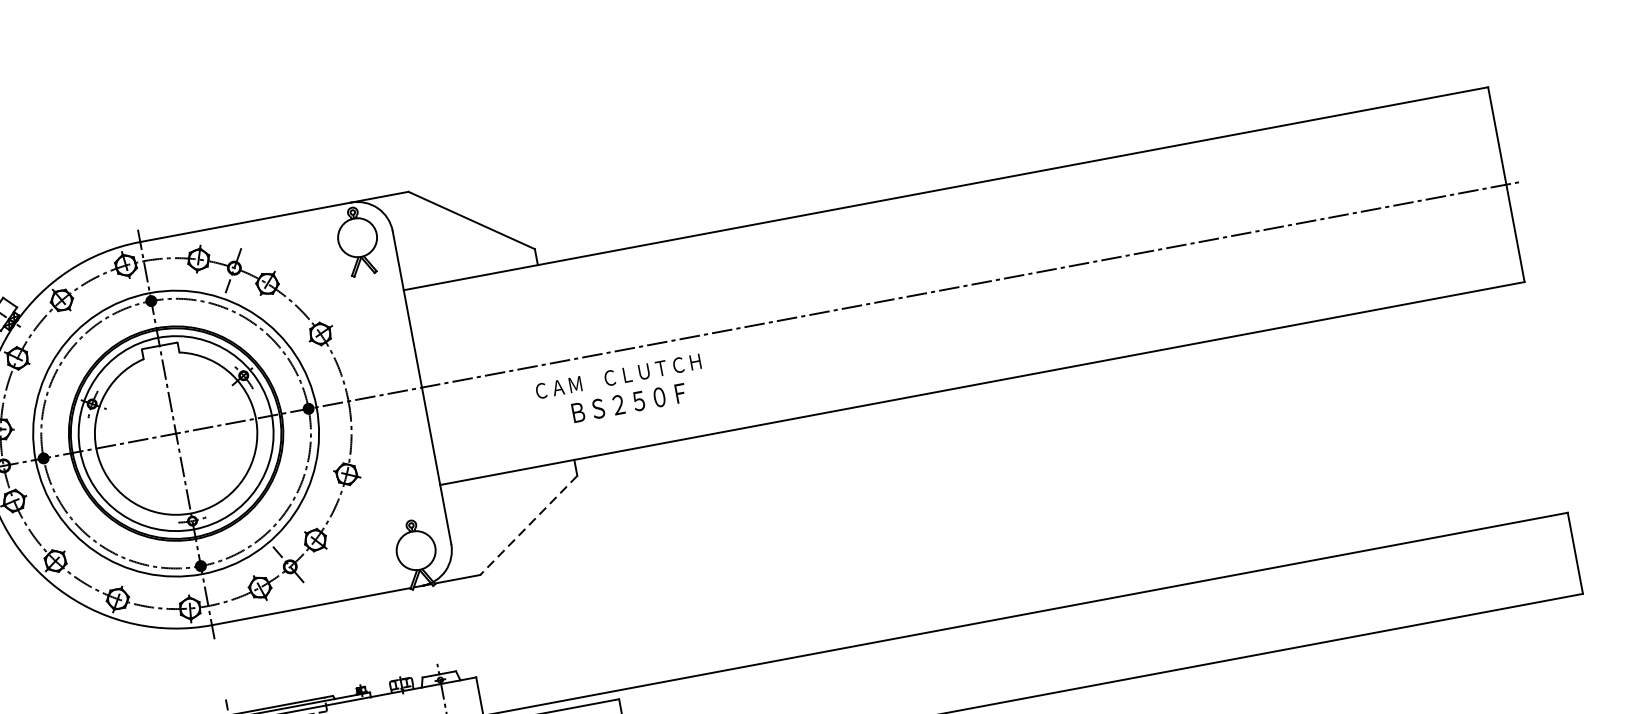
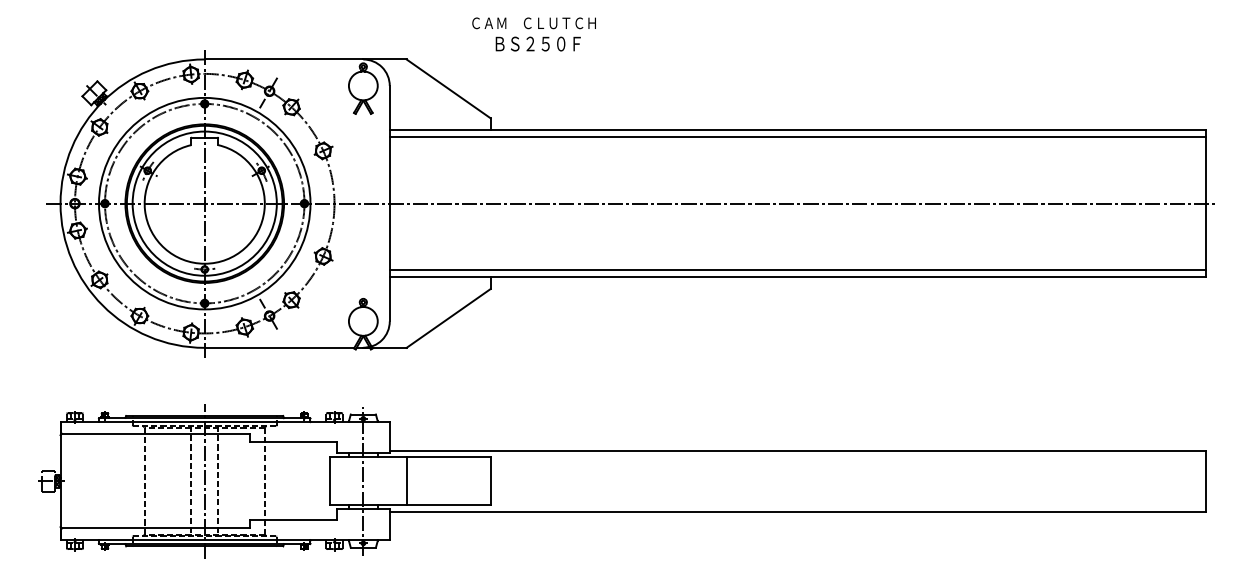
line: (947, 198) -> (797, 137), added
line: (980, 375) -> (797, 270), added
text: (620, 391) -> (533, 34), moved
line: (528, 525) -> (448, 318), dashed -> solid

